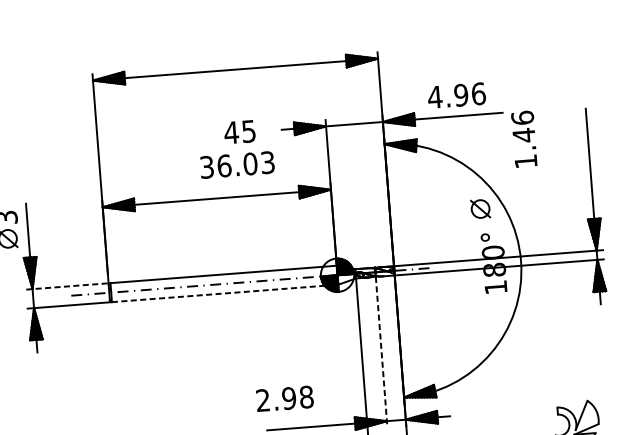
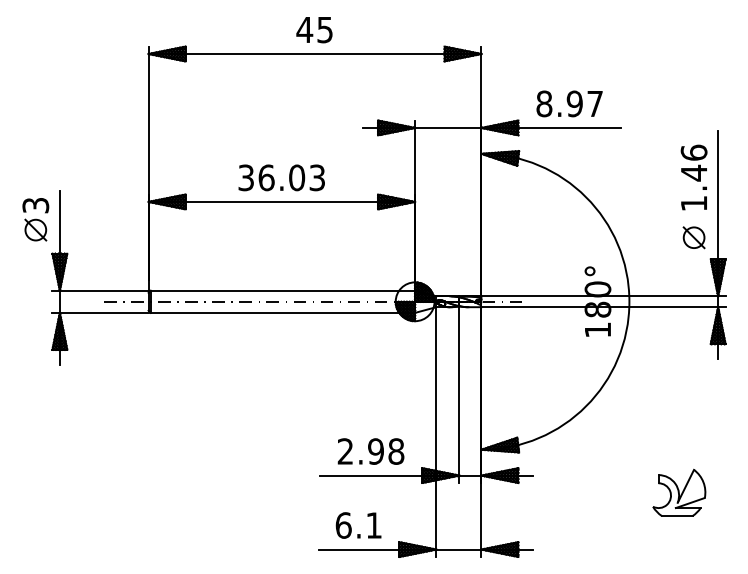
text: (456, 95) -> (569, 103), 4.96 -> 8.97
text: (239, 132) -> (314, 30), moved
text: (523, 139) -> (693, 177), moved
text: (237, 164) -> (281, 177), moved
part: (480, 208) -> (693, 237), moved
line: (68, 286) -> (101, 290), dashed -> solid
line: (225, 293) -> (283, 312), dashed -> solid
line: (381, 352) -> (459, 395), dashed -> solid
text: (284, 398) -> (370, 451), moved

